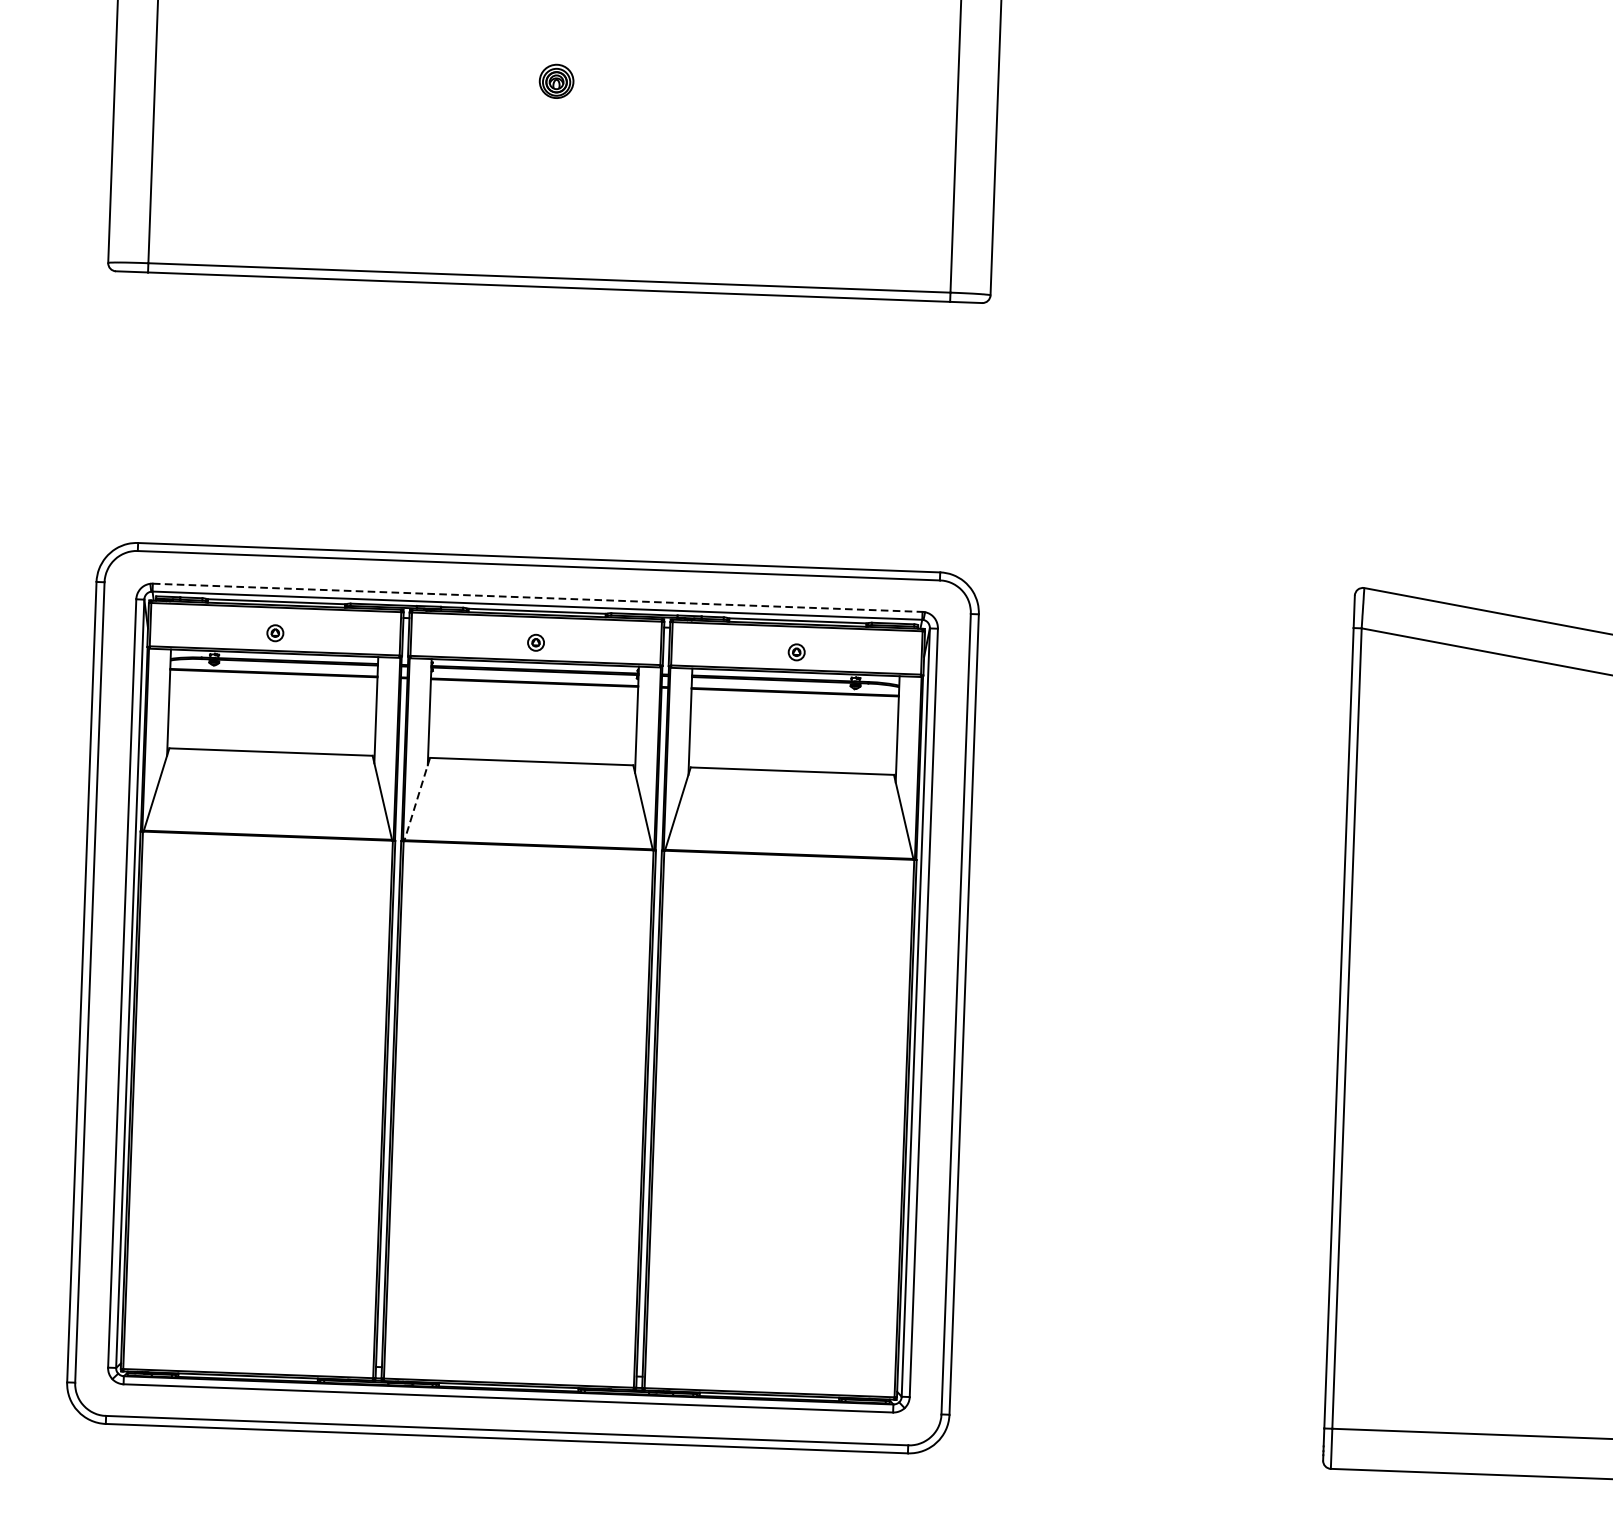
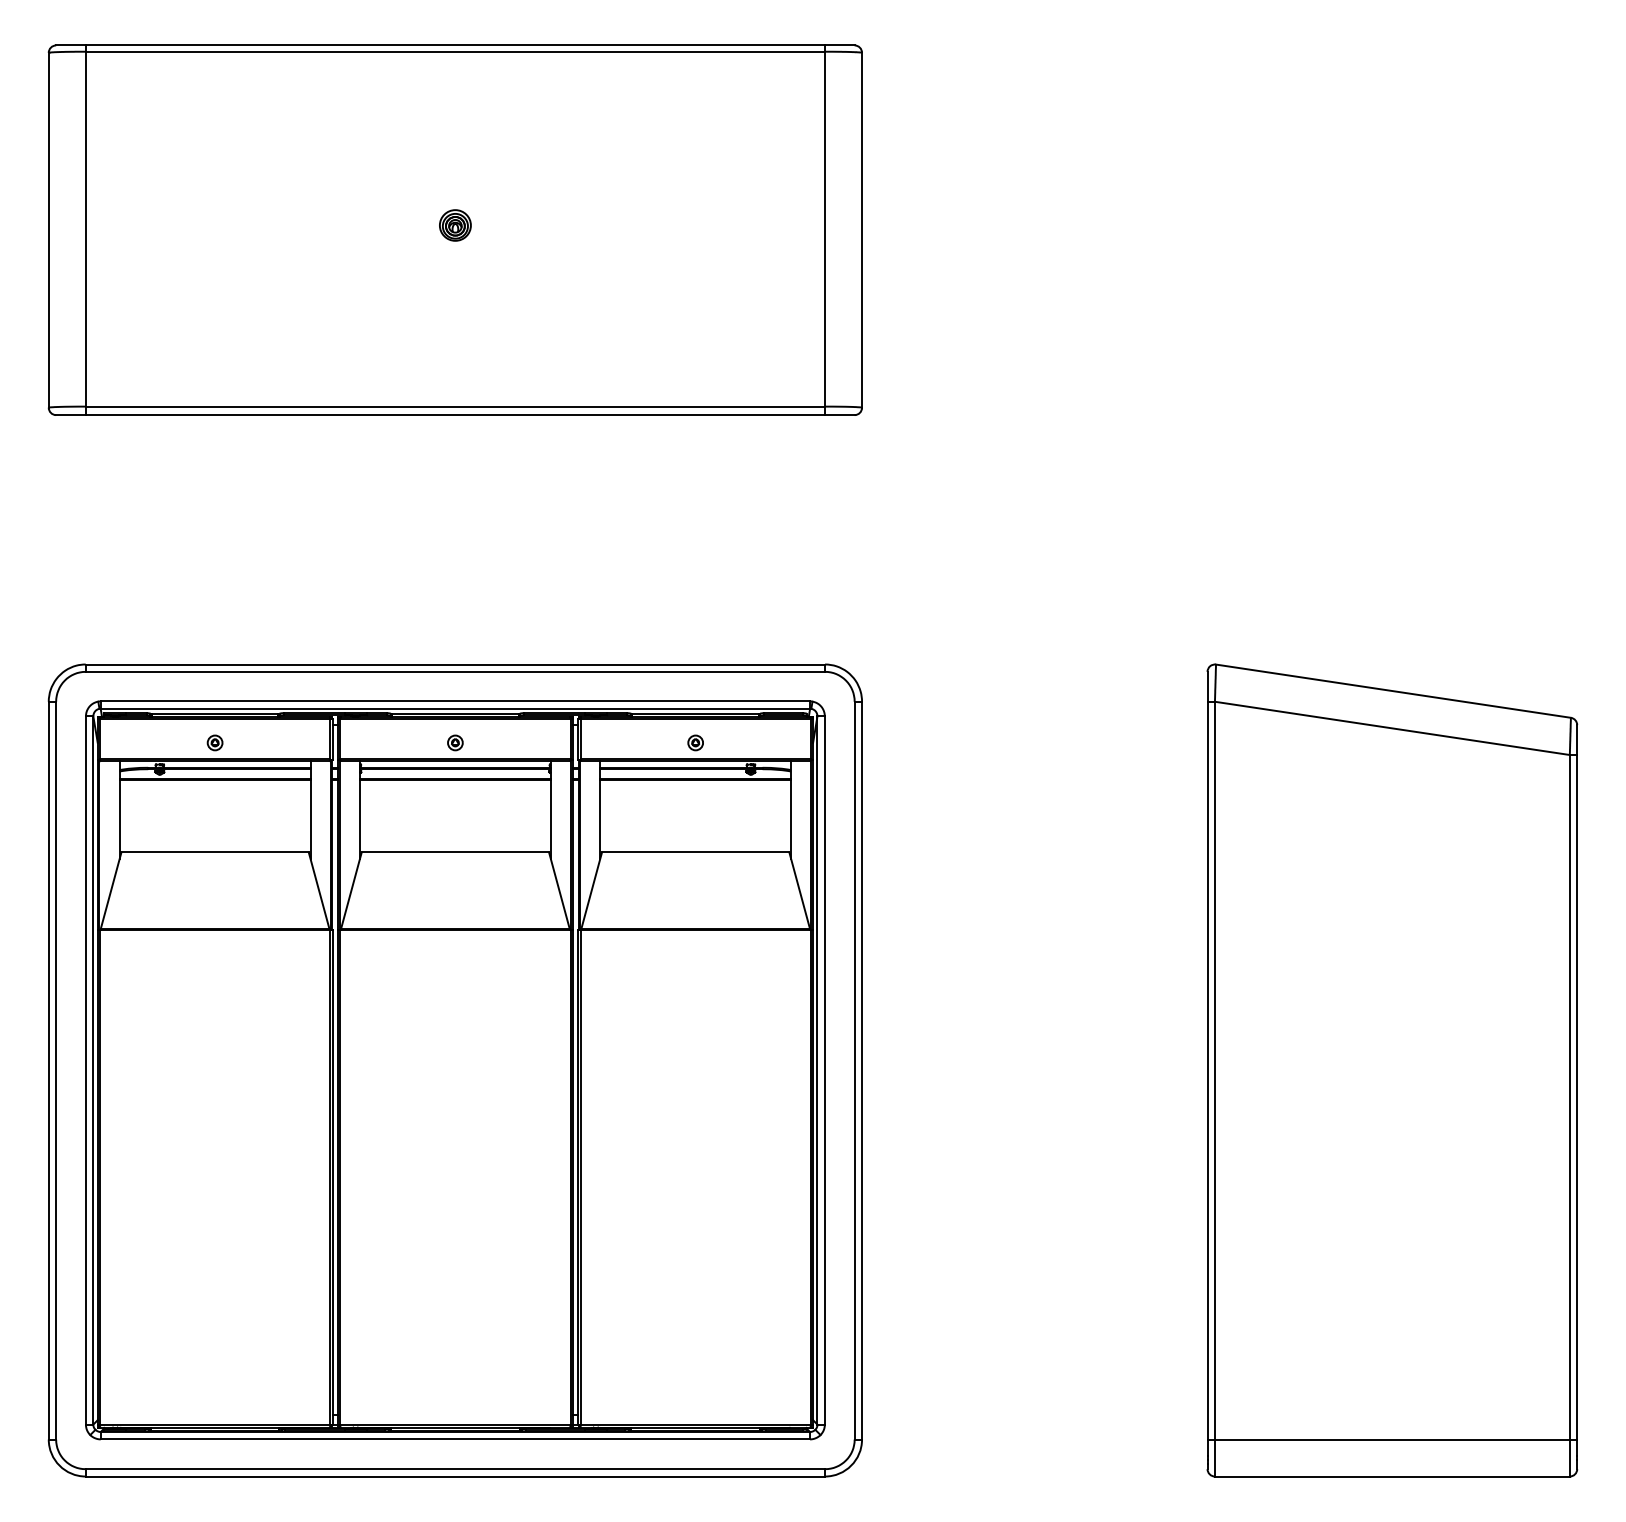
line: (537, 597) -> (455, 701), dashed -> solid
line: (417, 798) -> (351, 890), dashed -> solid

